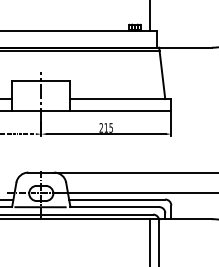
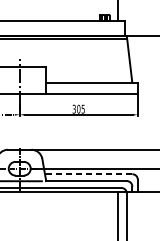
text: (103, 127) -> (76, 108), 215 -> 305
line: (116, 199) -> (88, 174), solid -> dashed

